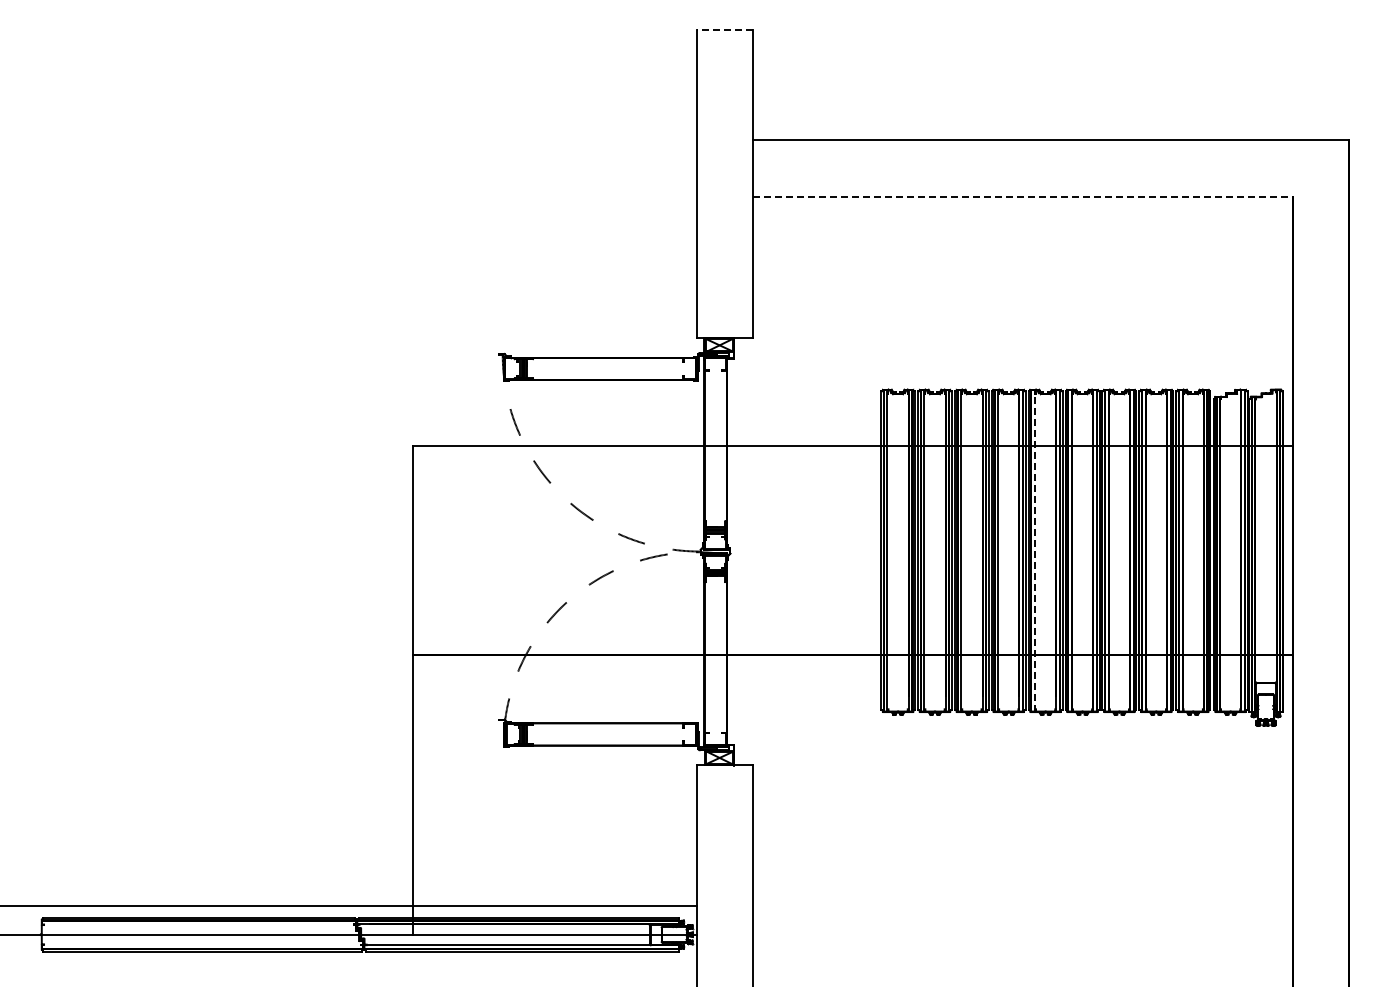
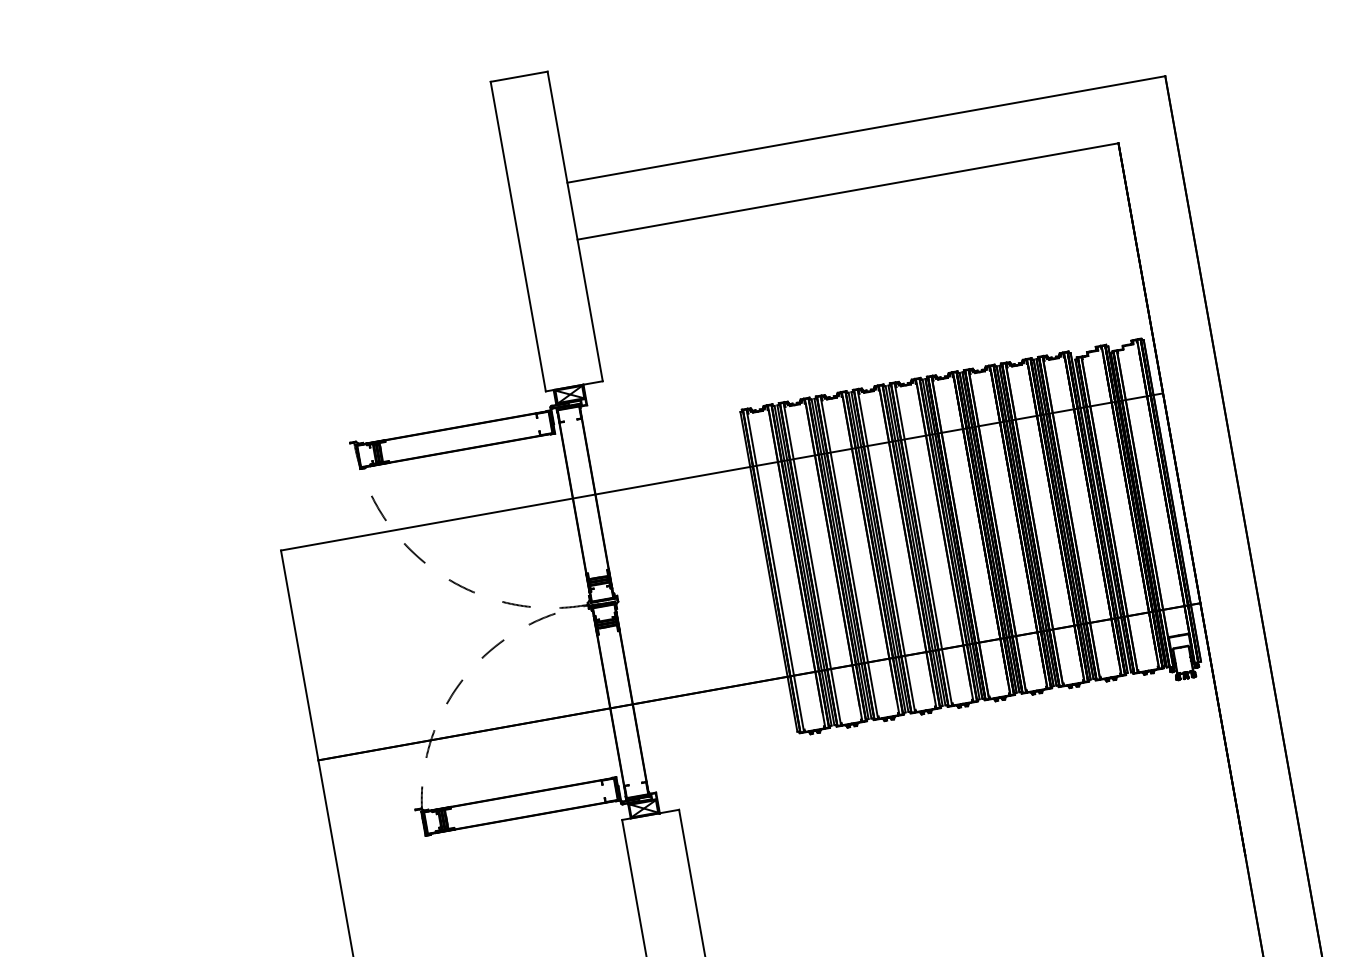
line: (724, 29) -> (518, 76), dashed -> solid
line: (1022, 196) -> (847, 191), dashed -> solid
line: (1035, 550) -> (923, 543), dashed -> solid

